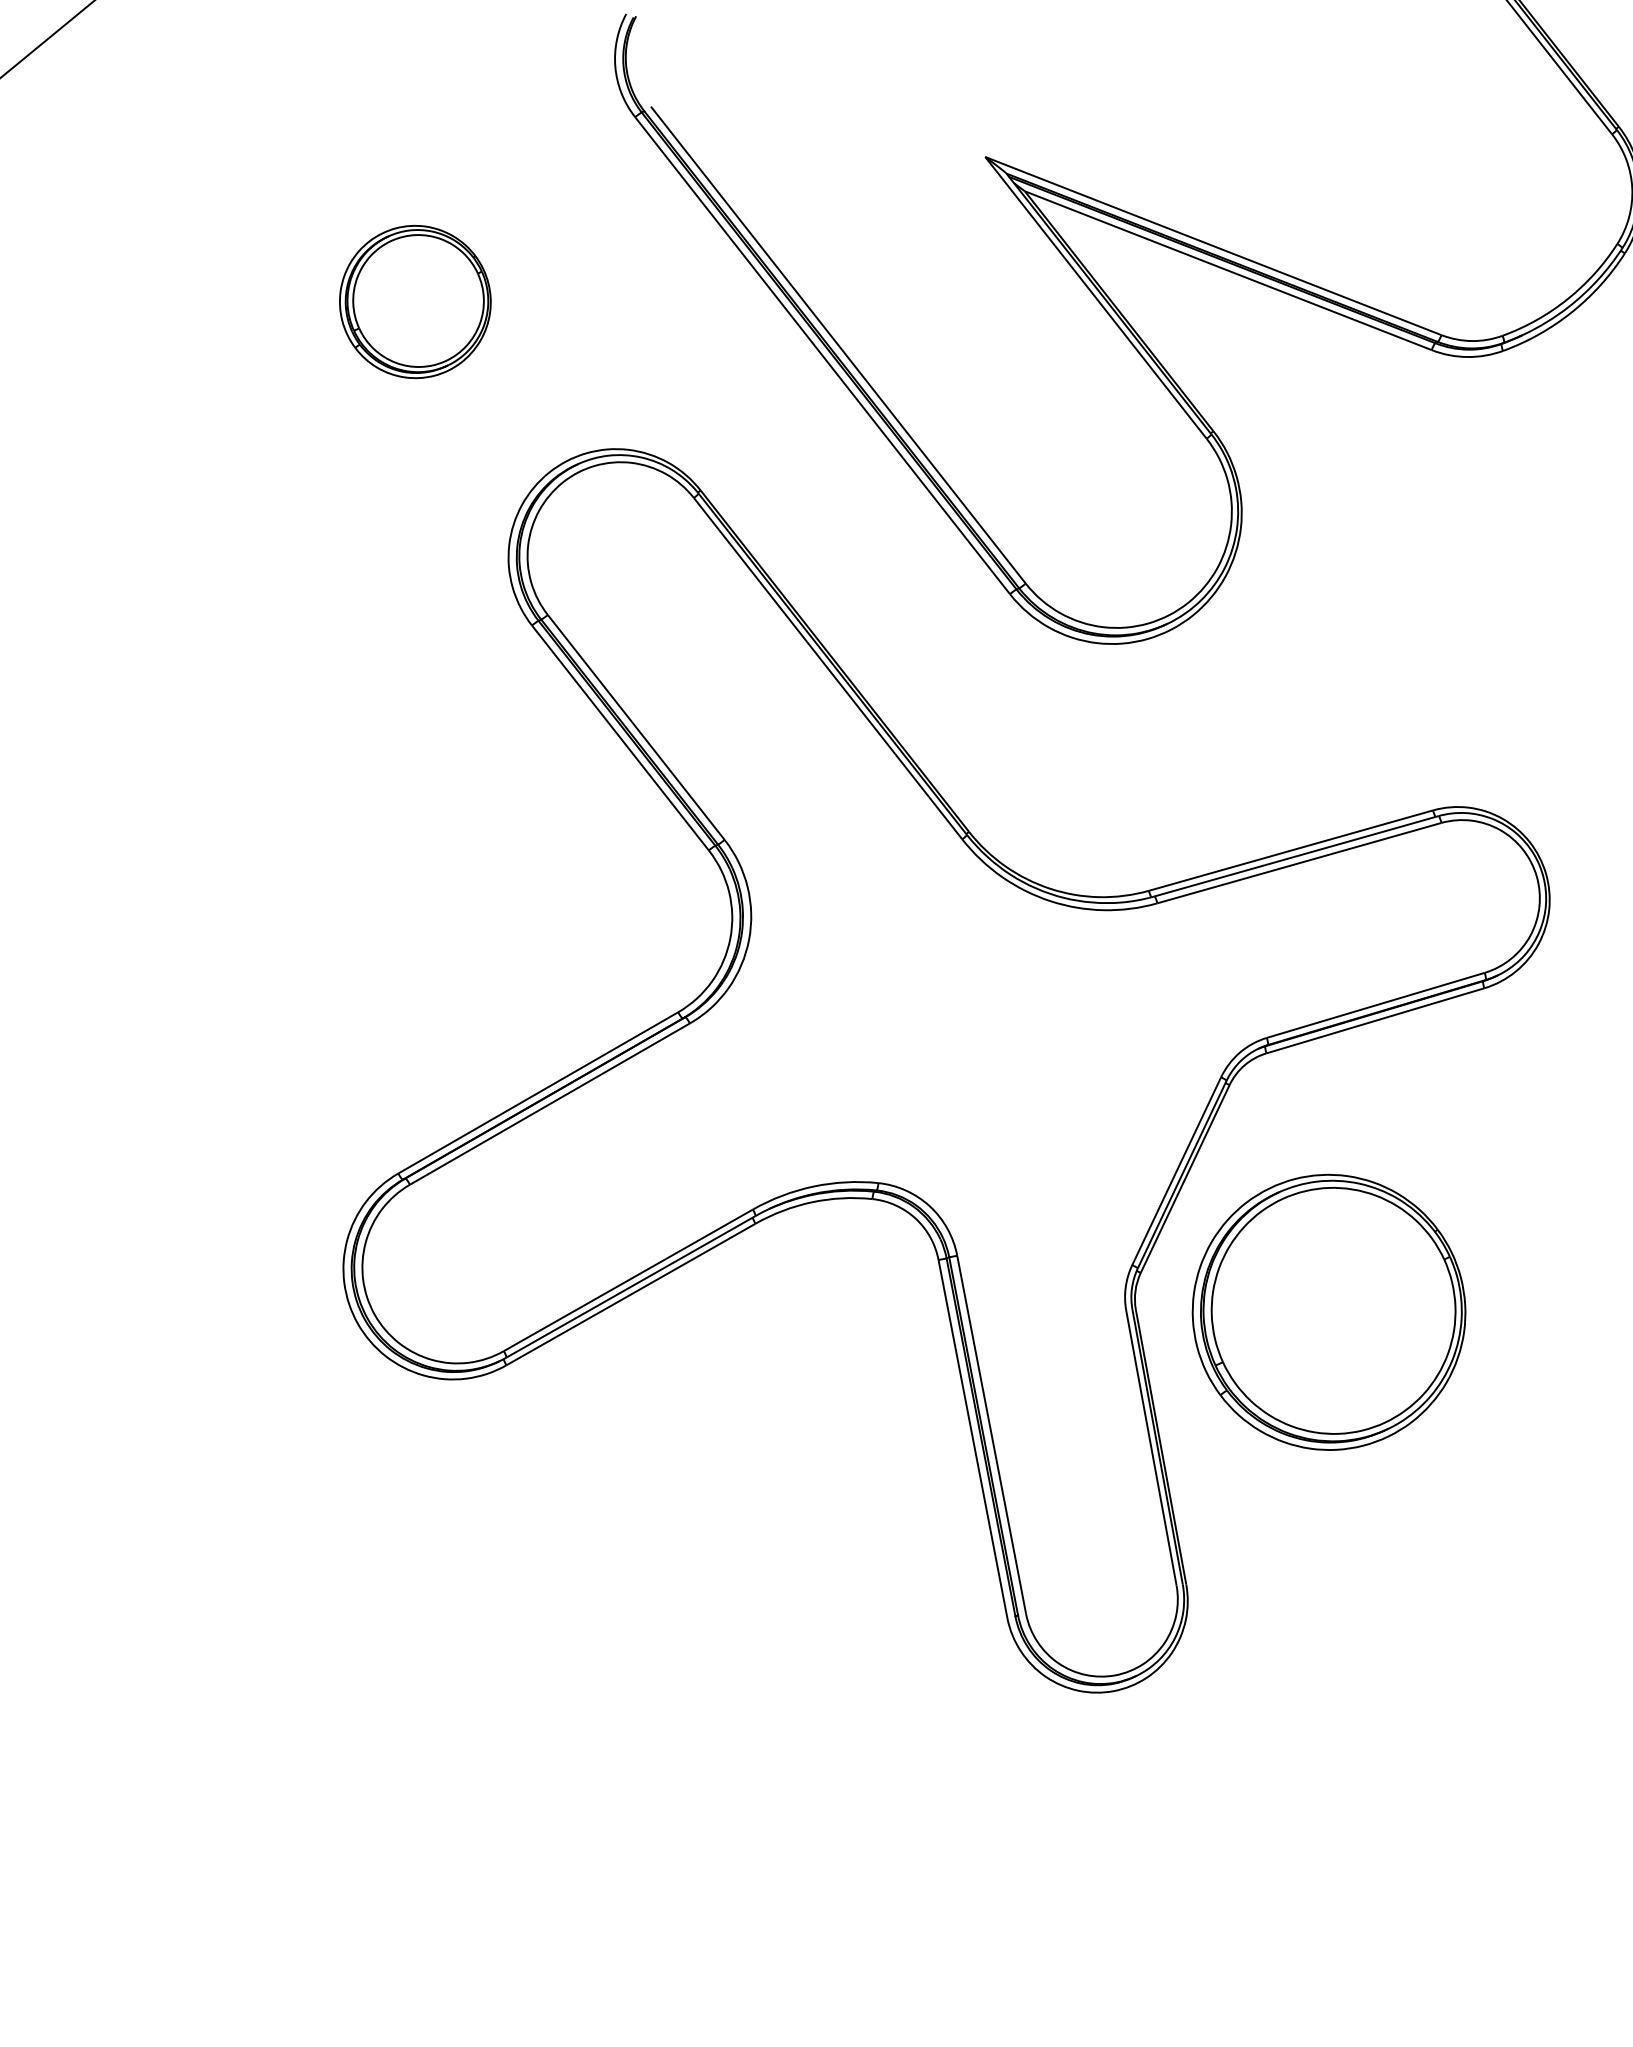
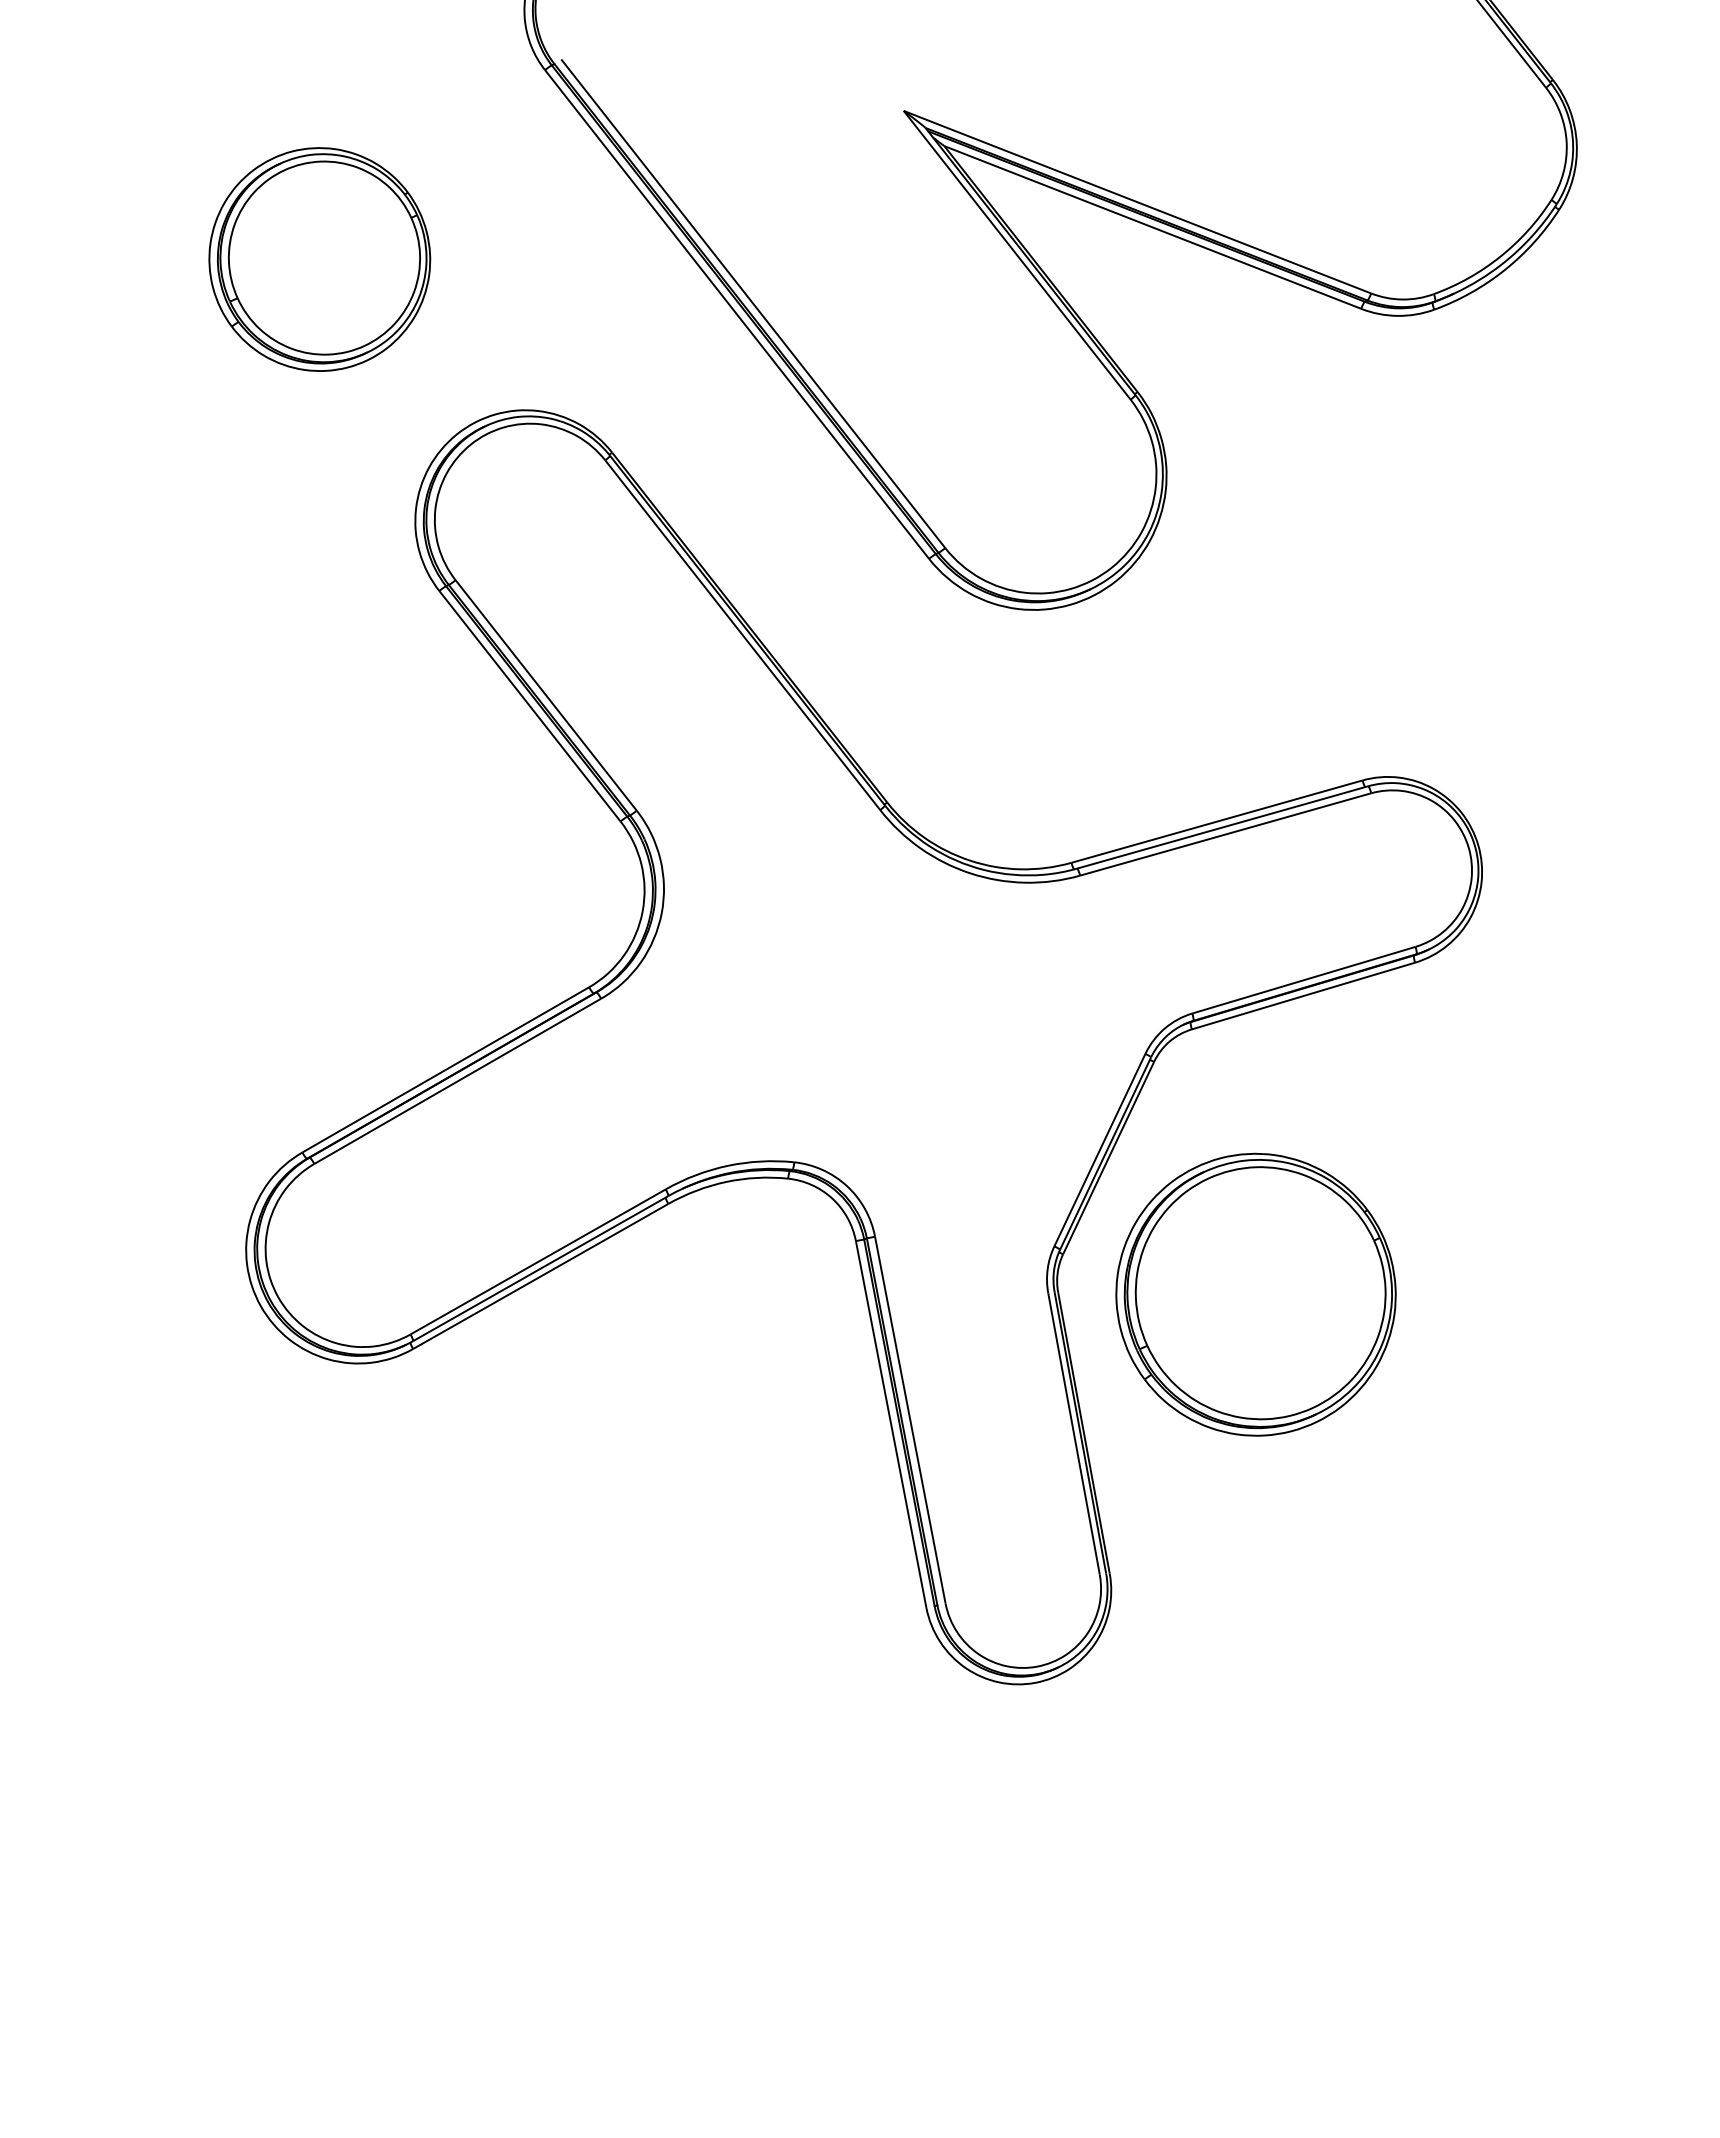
part: (415, 301) -> (319, 259), size x1.43

